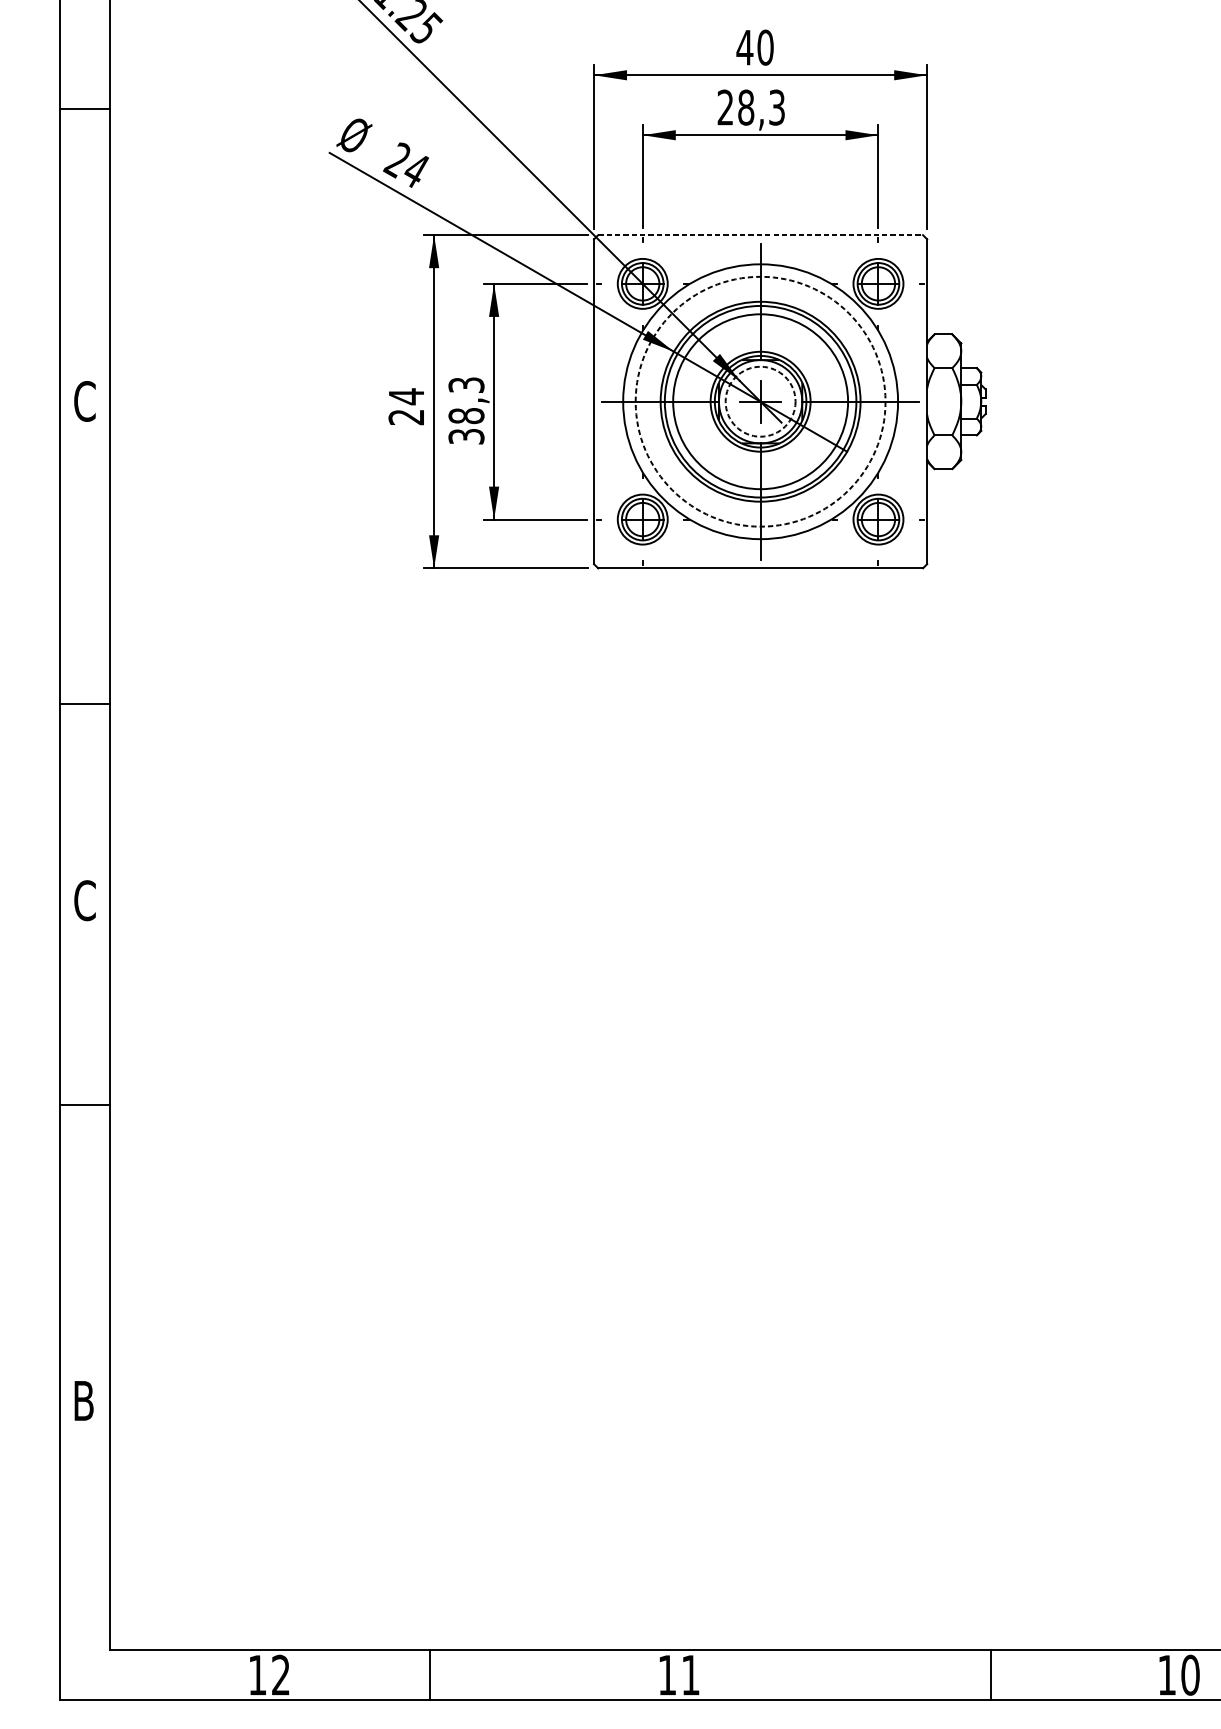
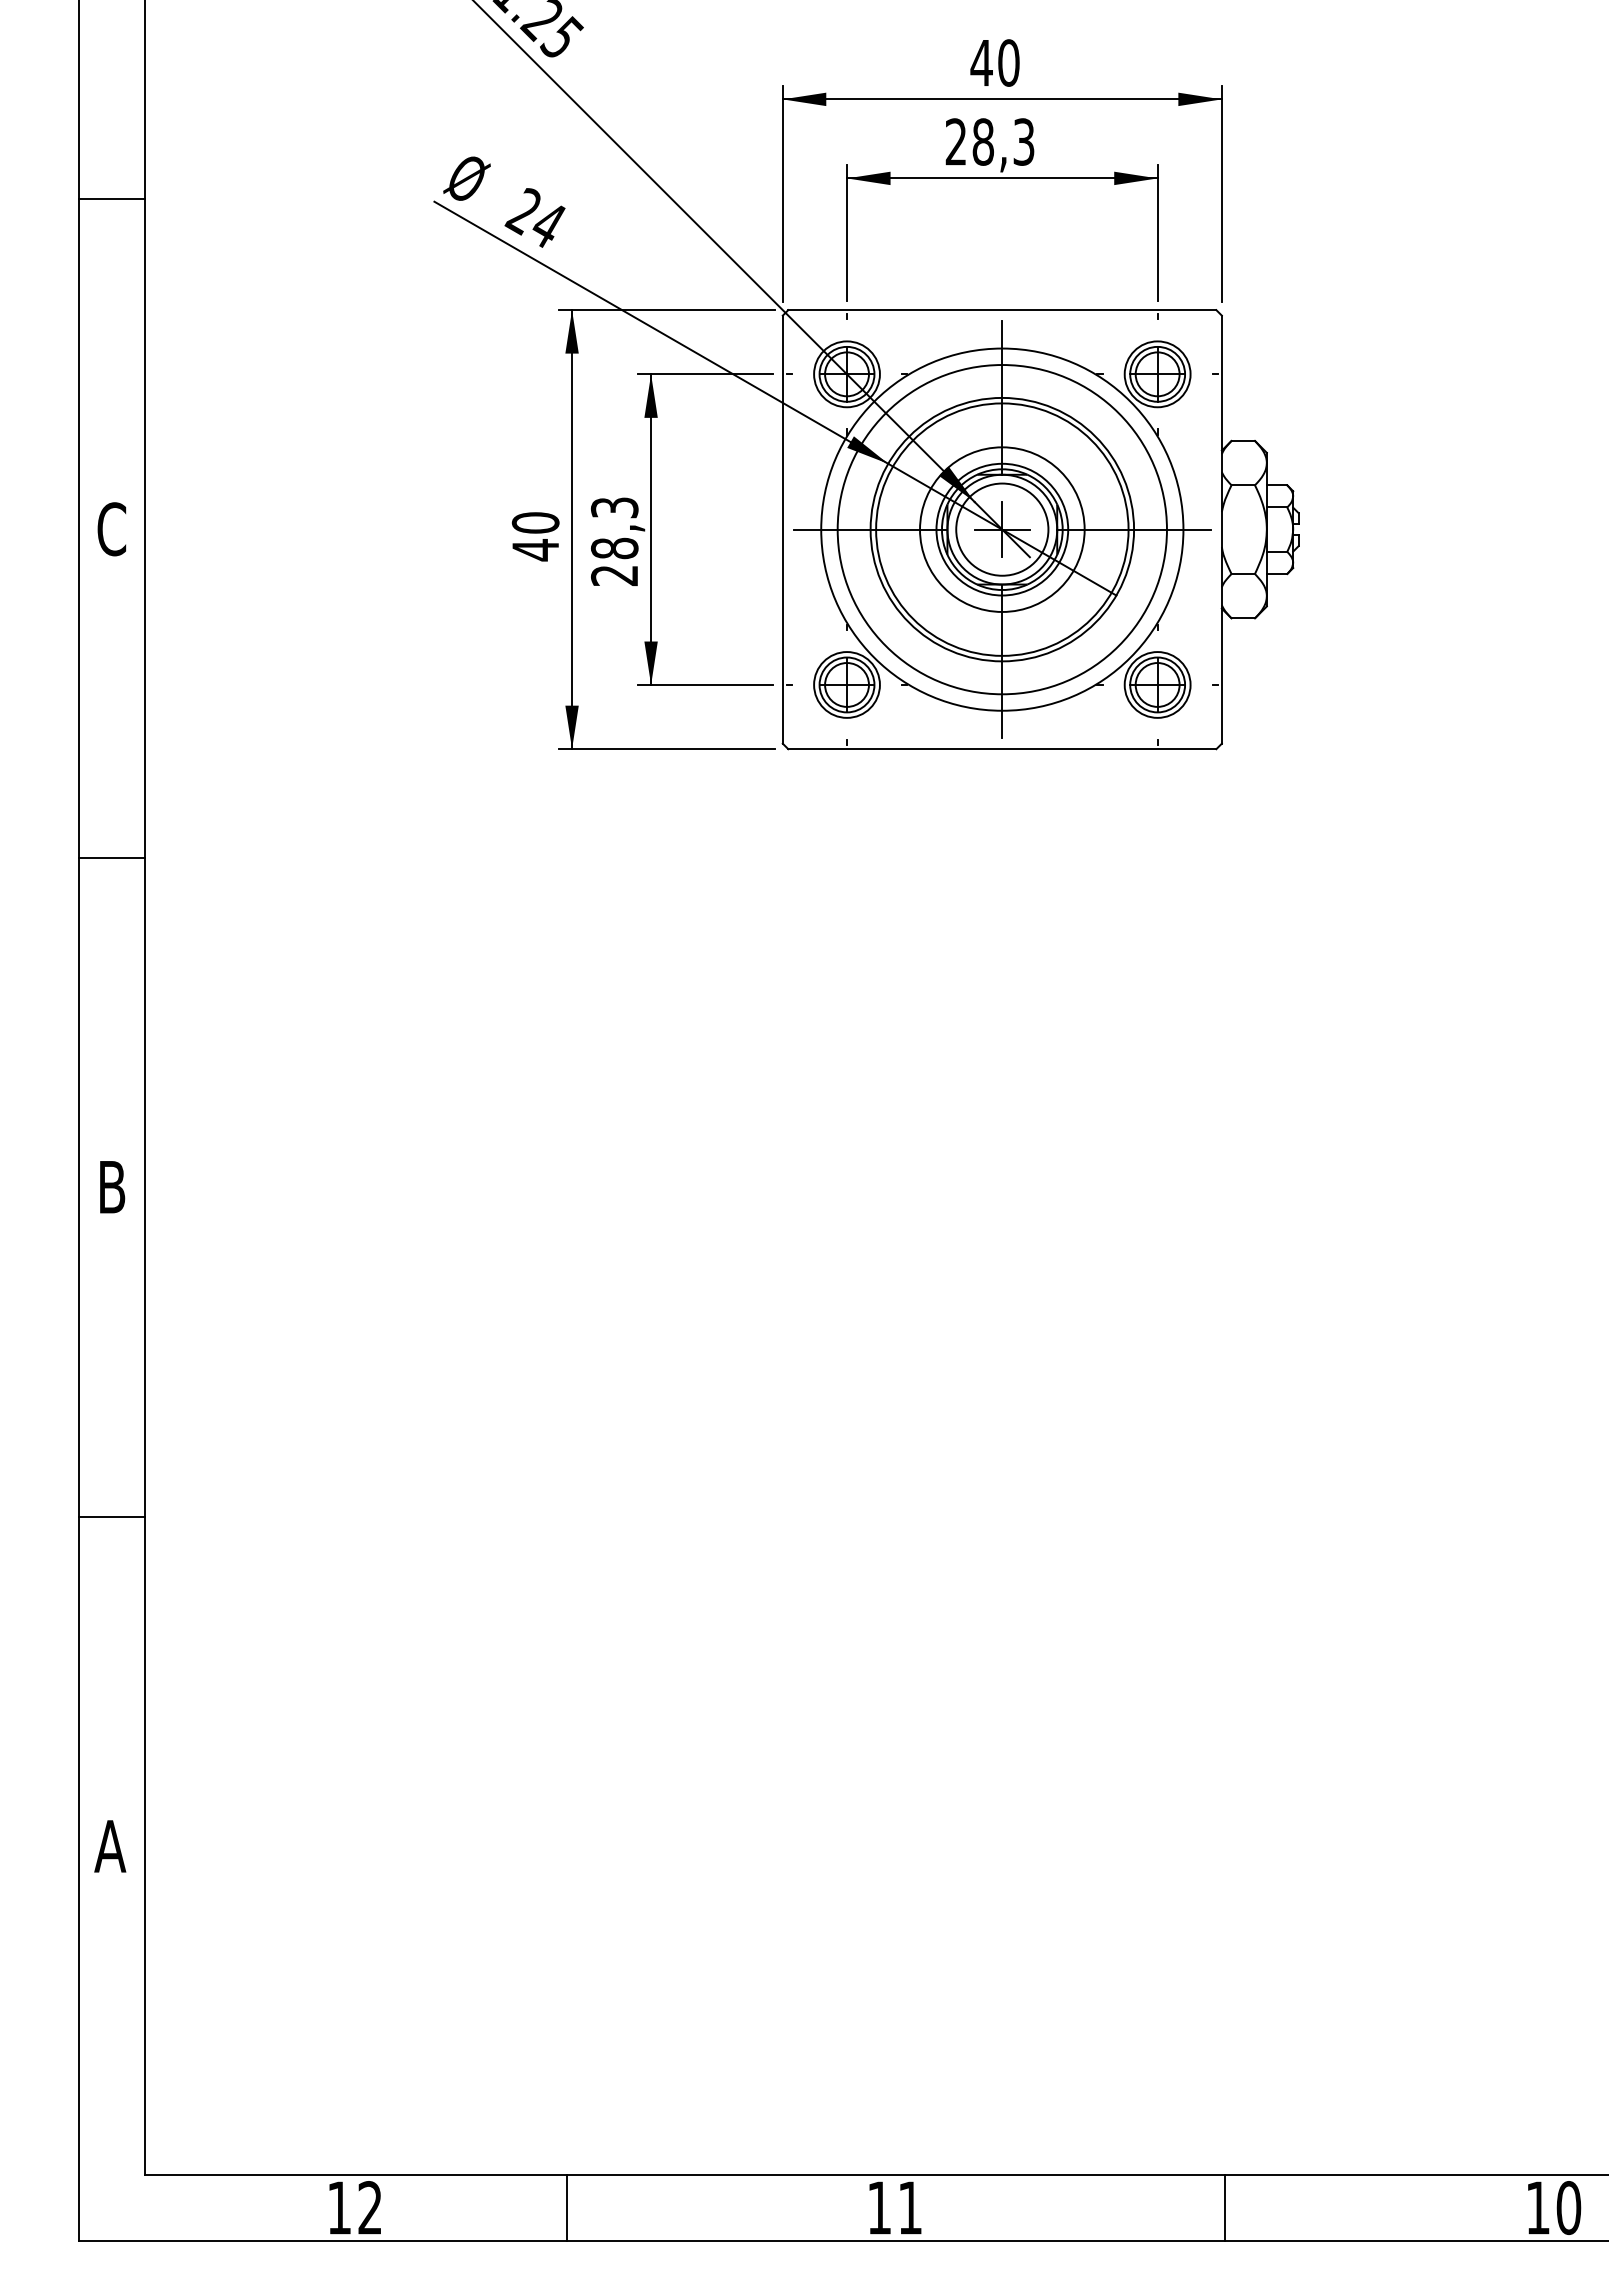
line: (85, 109) -> (112, 199), moved
line: (760, 235) -> (1002, 310), dashed -> solid
circle: (759, 401) -> (1001, 529), dashed -> solid
circle: (760, 401) -> (1002, 529), dashed -> solid
circle: (760, 401) -> (1002, 529), size x0.71
text: (406, 406) -> (535, 536), 24 -> 40
text: (466, 436) -> (614, 575), 38,3 -> 28,3
line: (85, 704) -> (112, 858), moved
text: (84, 900) -> (111, 1187), C -> B
line: (85, 1105) -> (112, 1516), moved
text: (83, 1400) -> (110, 1846), B -> A
line: (990, 1675) -> (1225, 2208), moved

